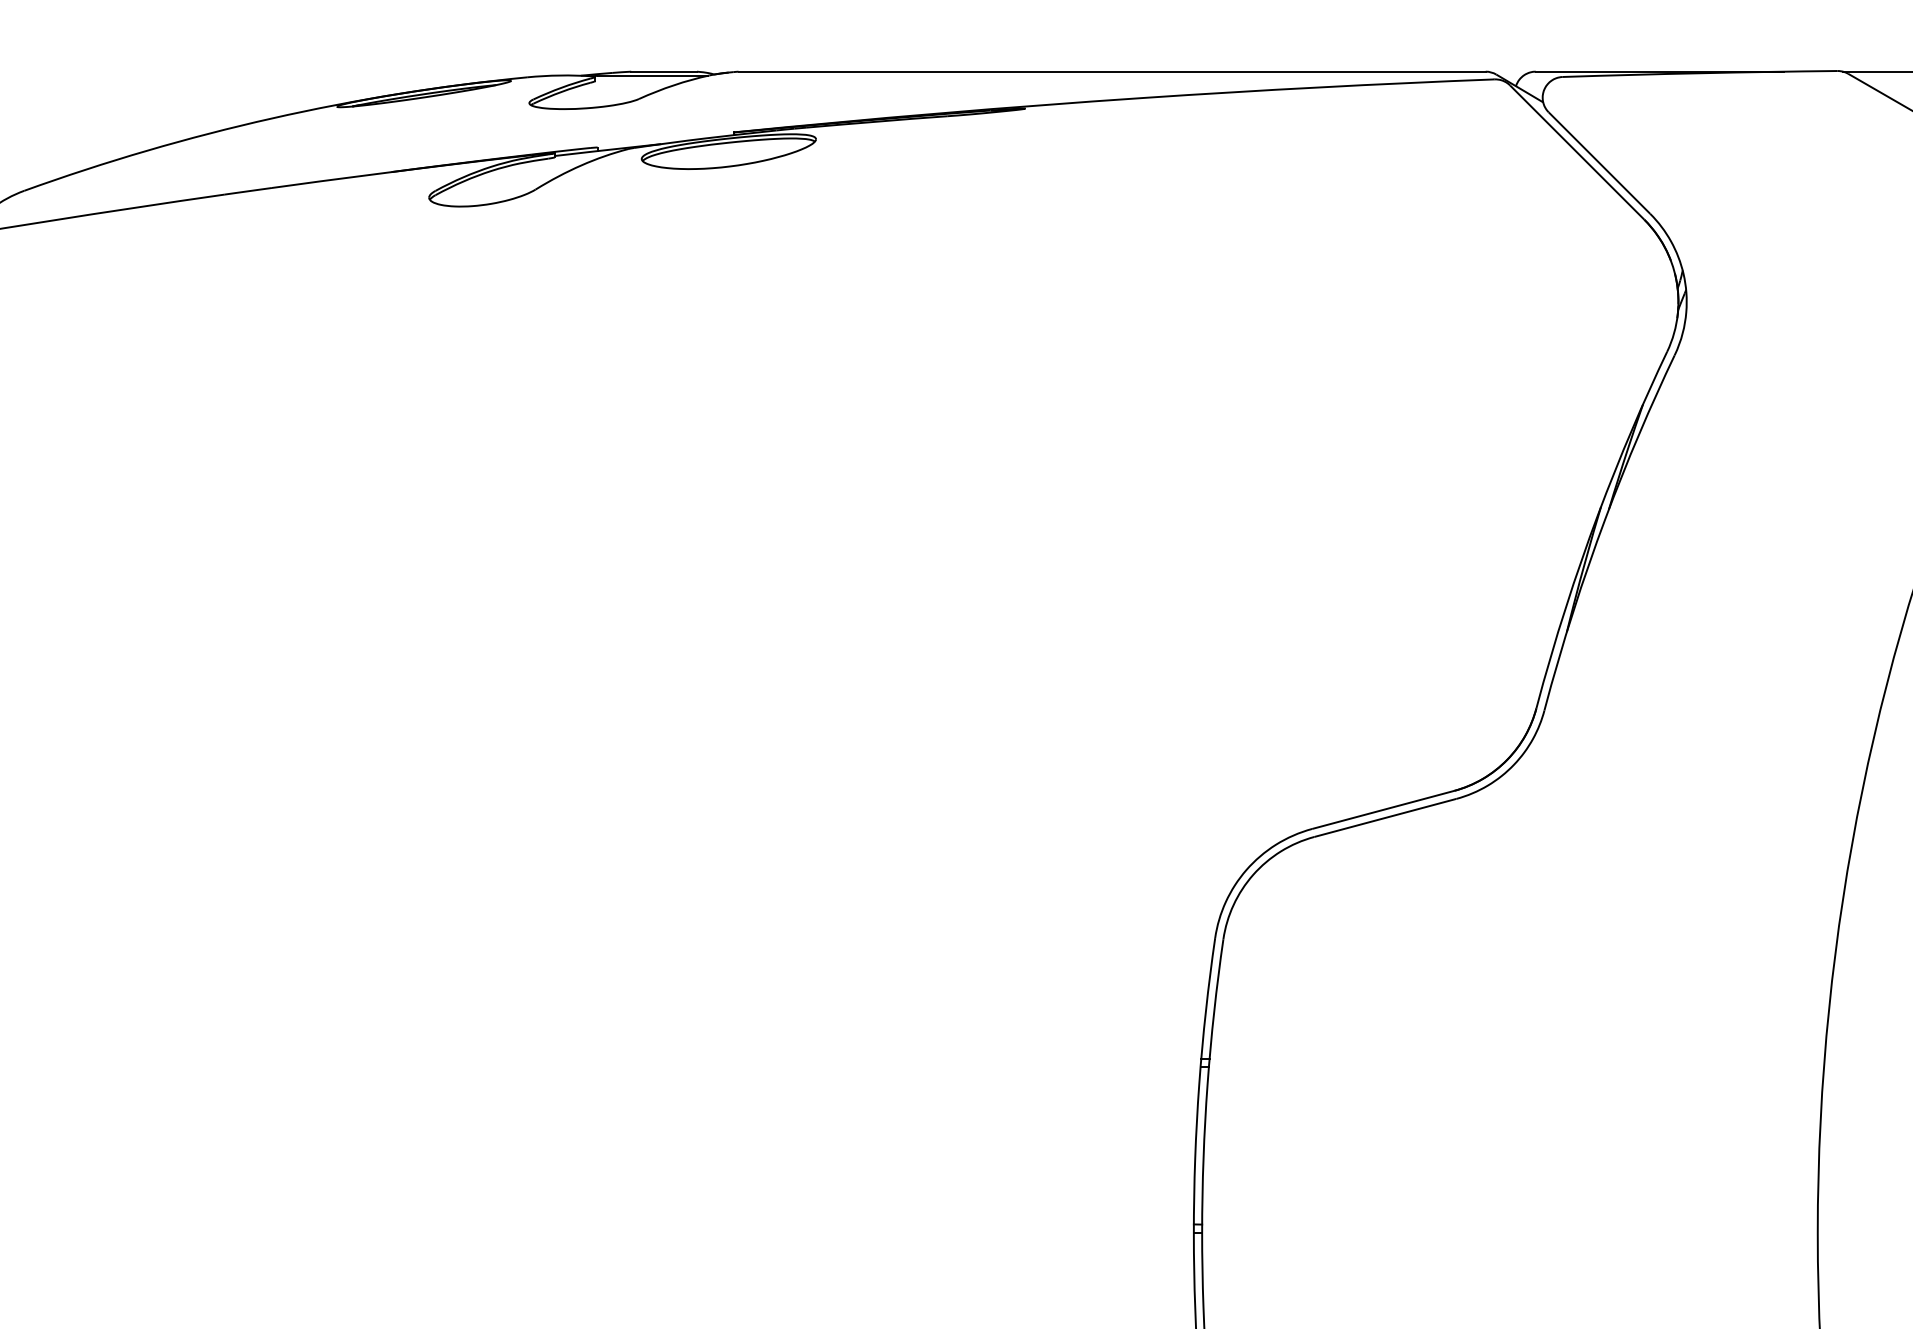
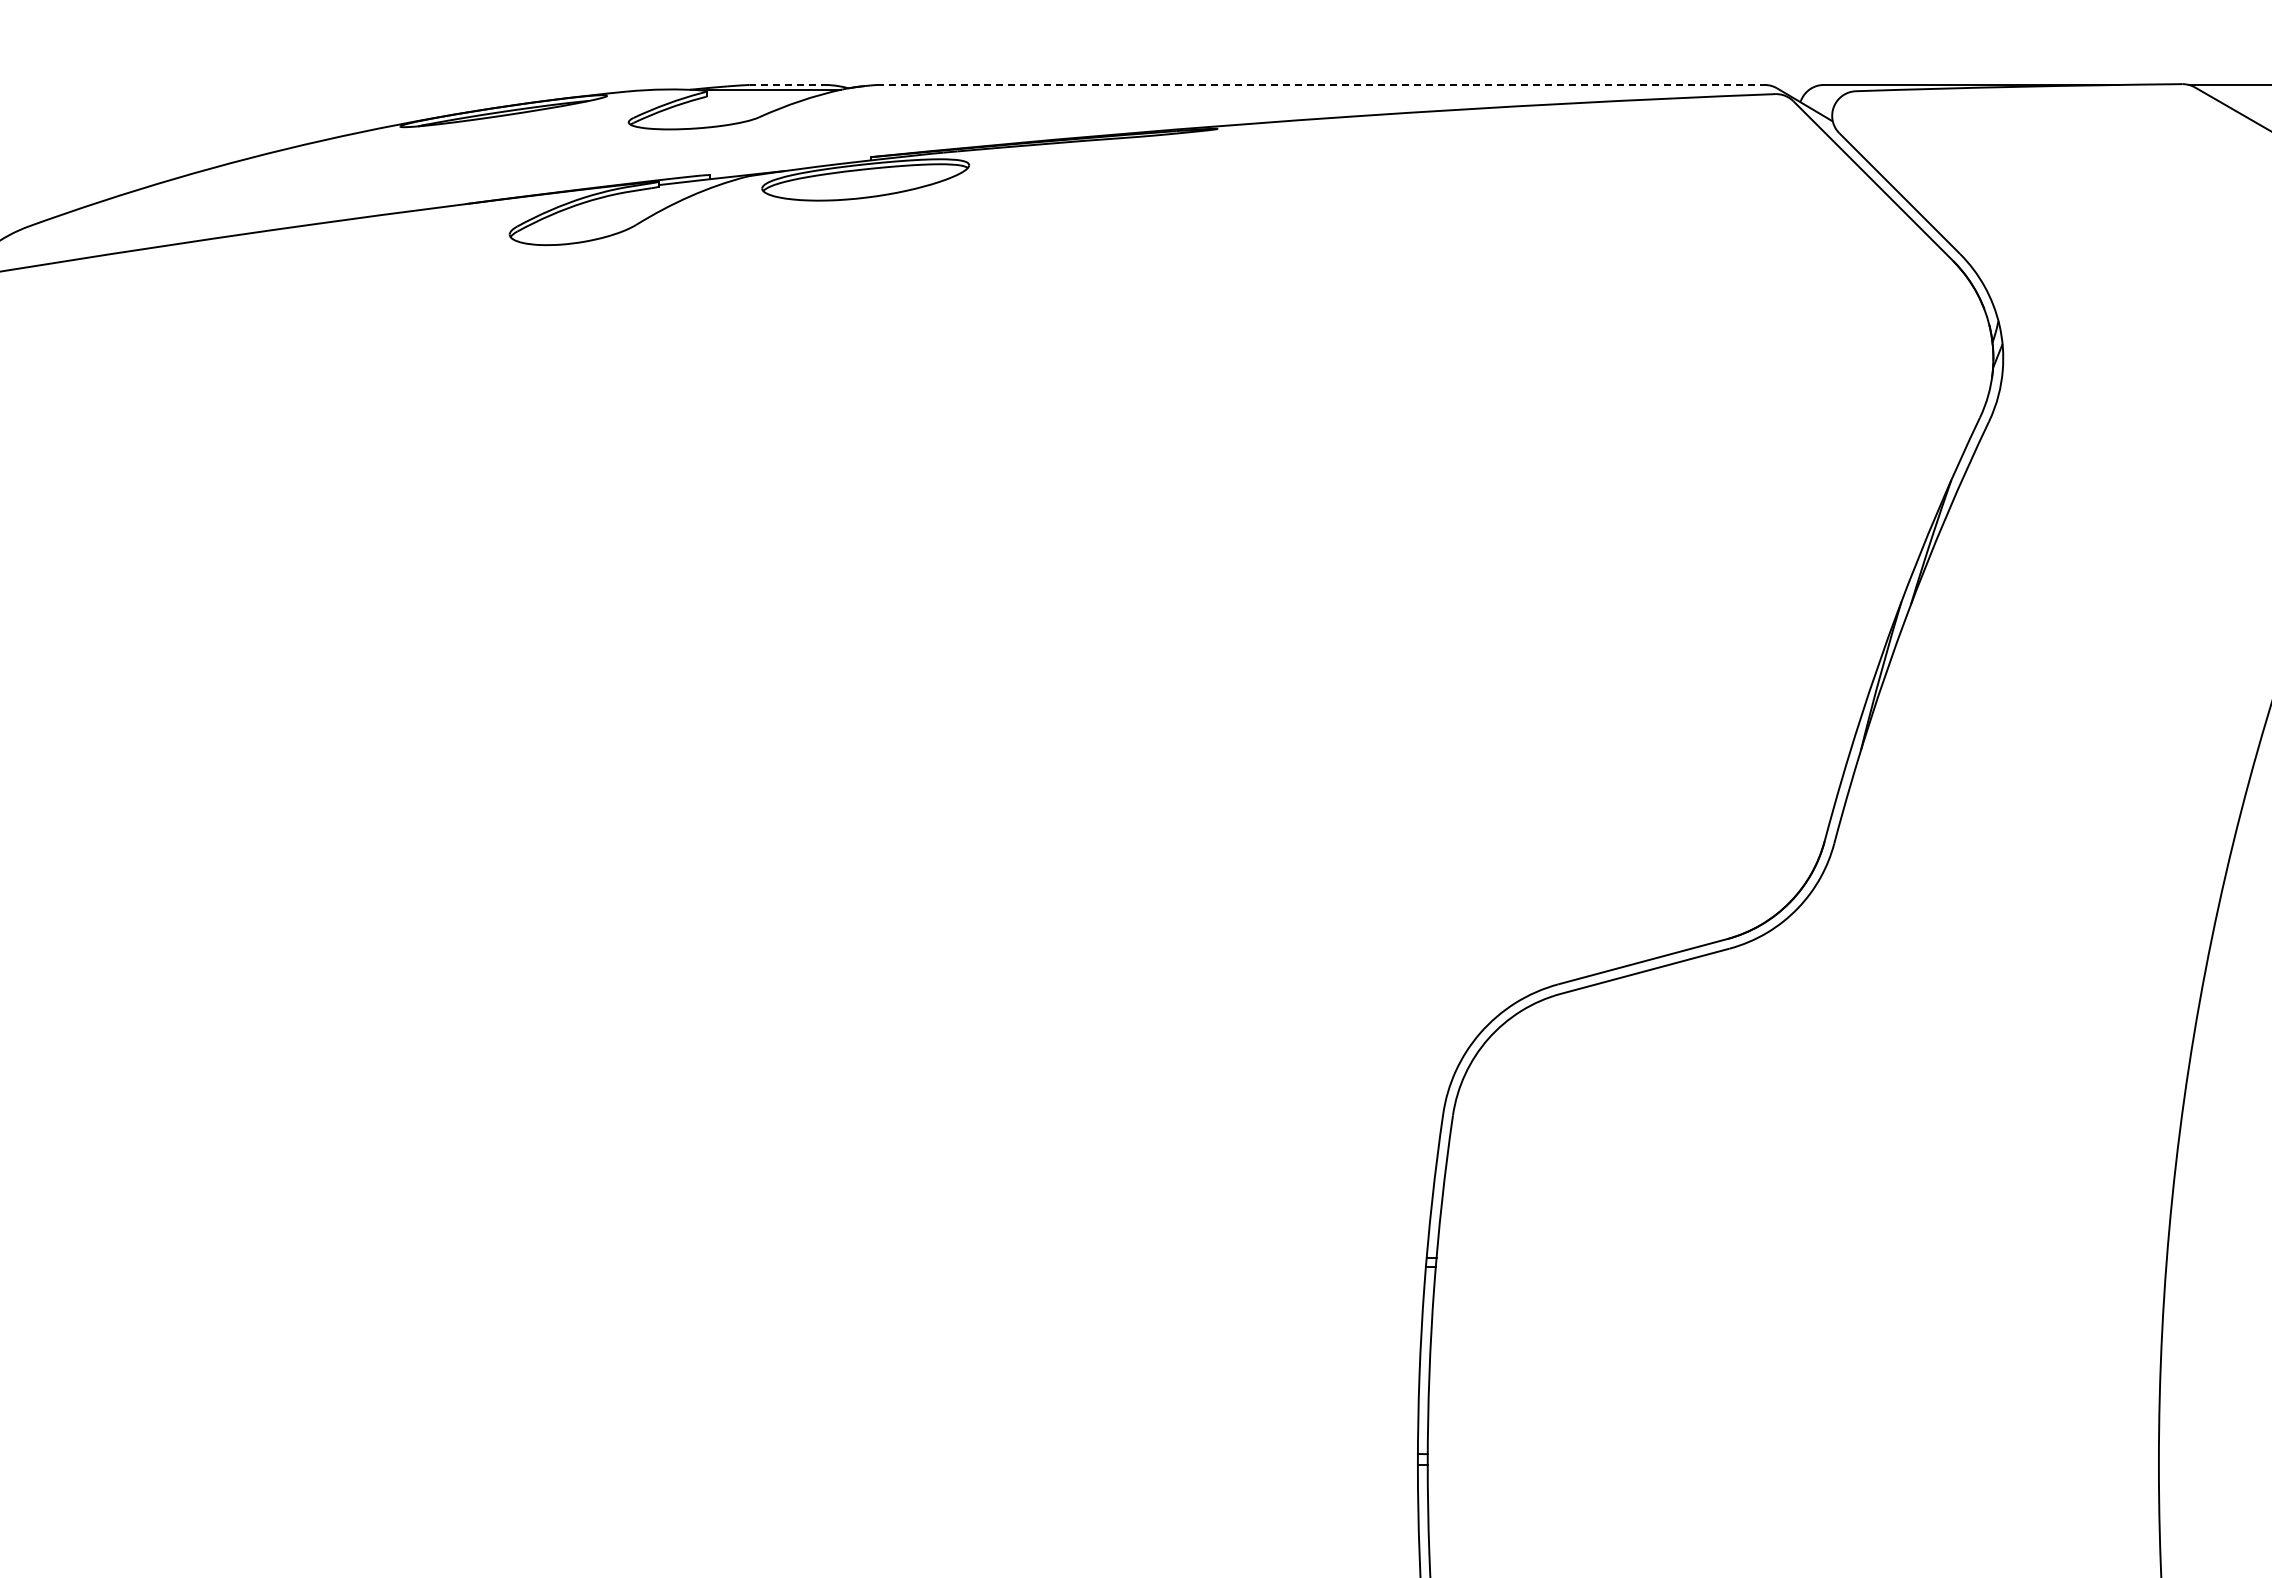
line: (663, 71) -> (788, 84), solid -> dashed
line: (1111, 71) -> (1320, 84), solid -> dashed

